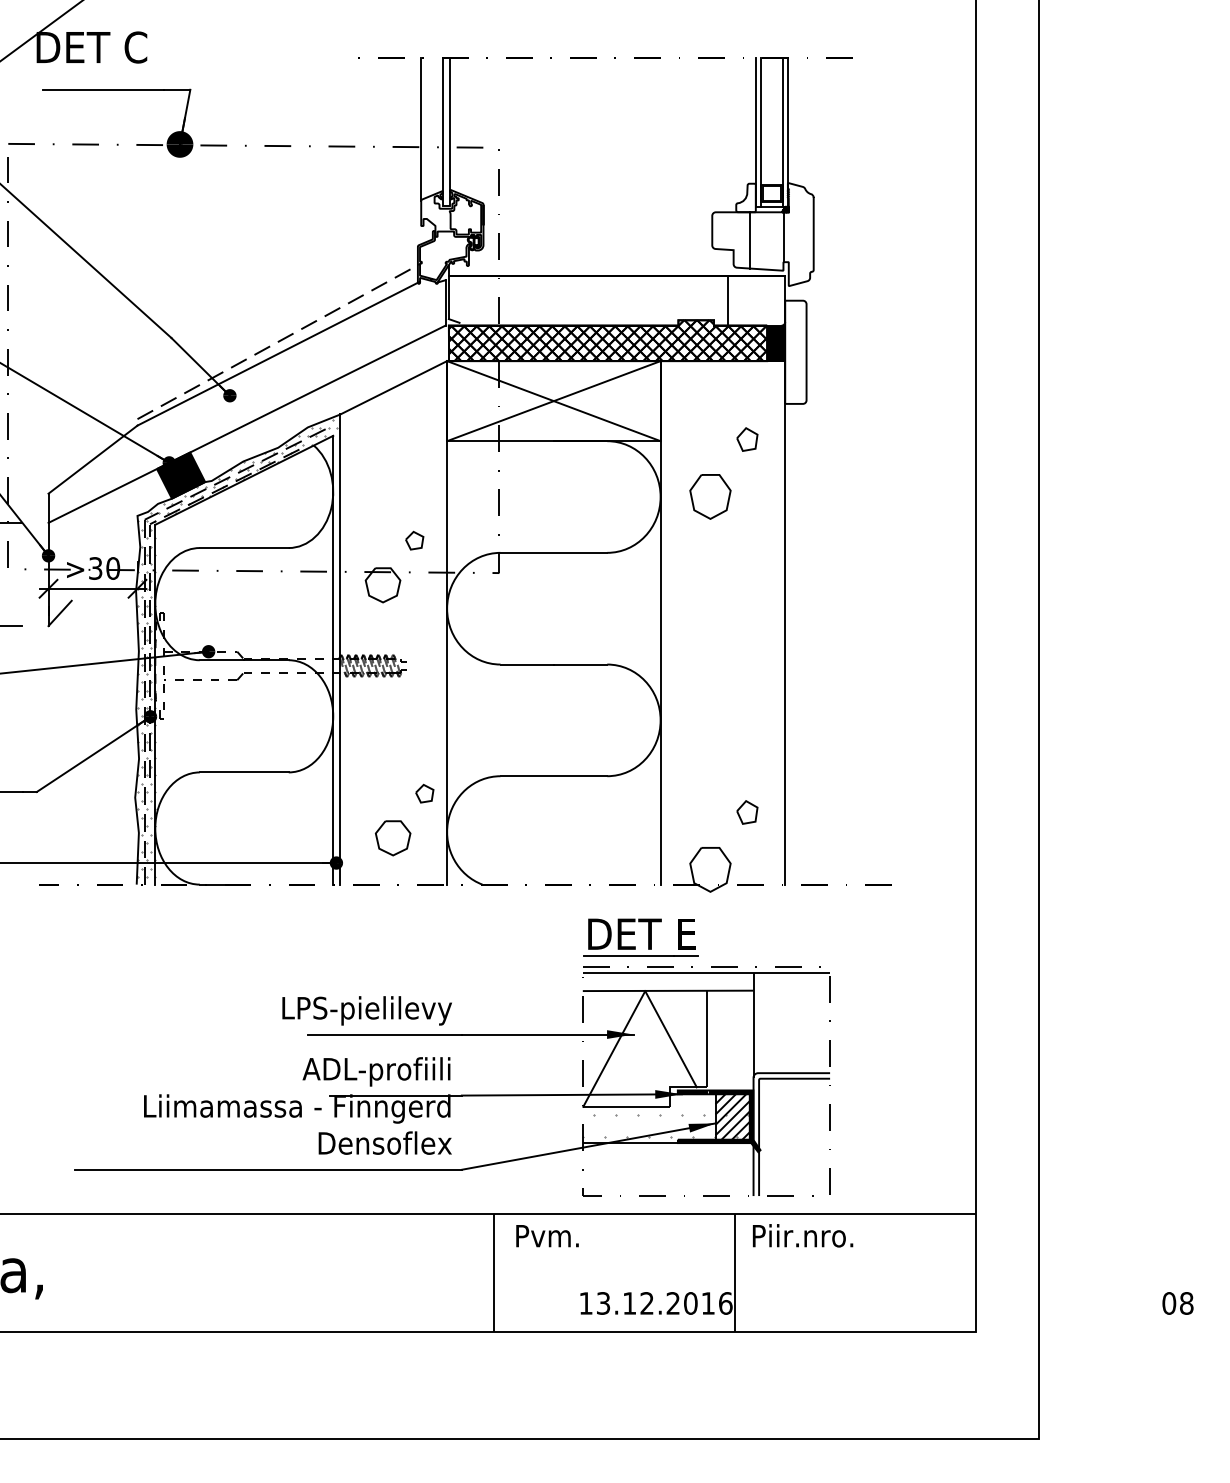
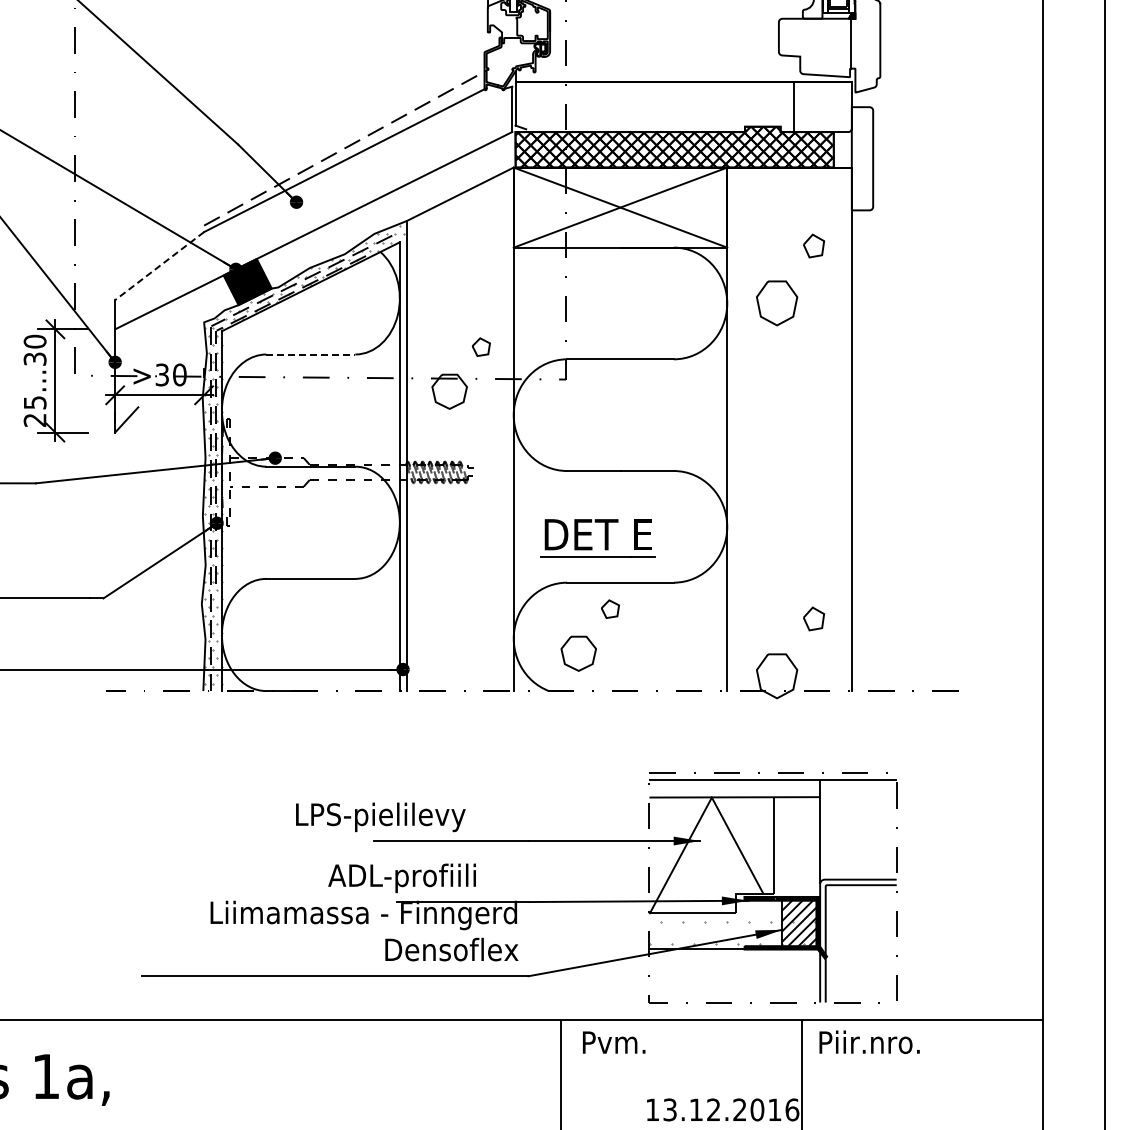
line: (749, 240) -> (816, 46), removed
fill: (776, 341) -> (843, 147), removed
line: (92, 459) -> (159, 265), solid -> dashed
line: (244, 548) -> (311, 354), solid -> dashed
part: (404, 819) -> (590, 634), moved
part: (634, 934) -> (591, 534), moved
text: (366, 1010) -> (380, 816), moved
text: (376, 1071) -> (402, 877), moved

